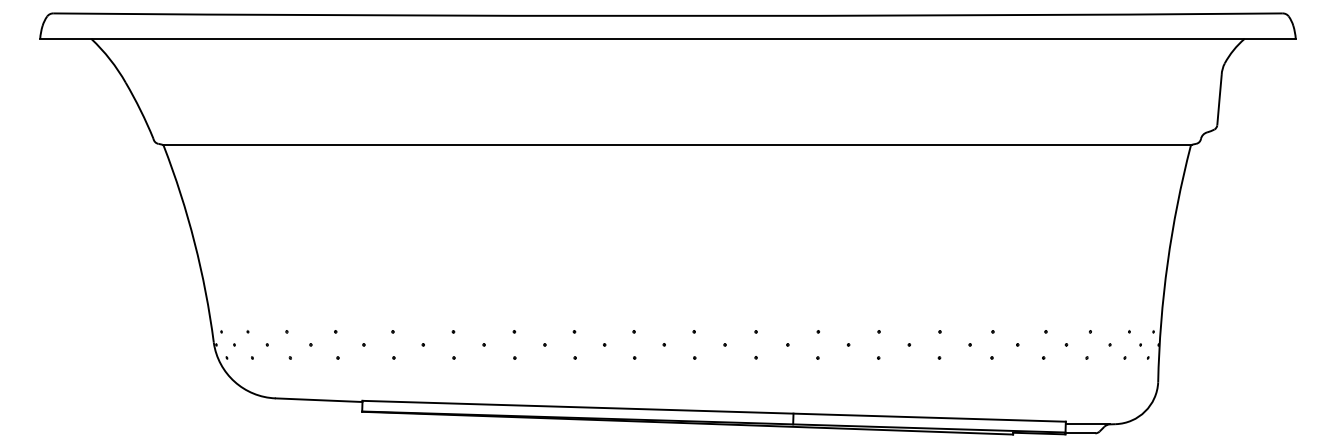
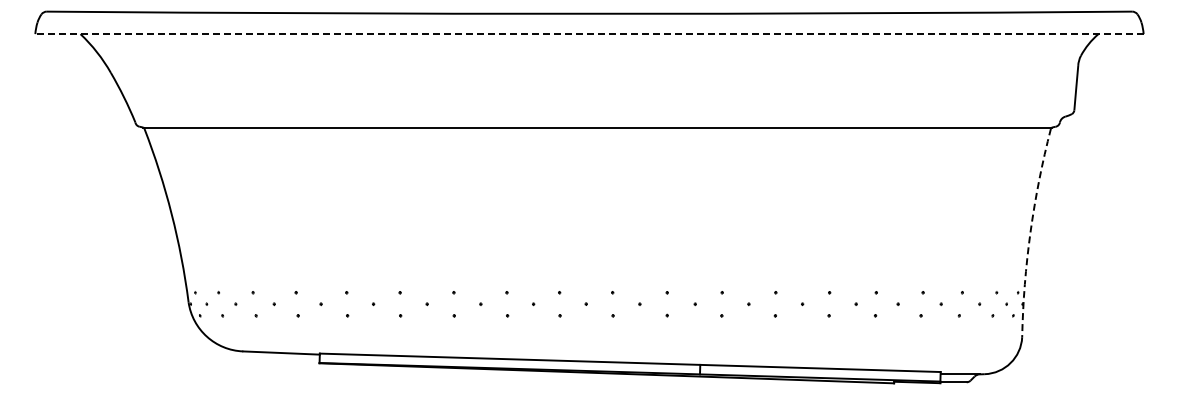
line: (666, 39) -> (588, 34), solid -> dashed
arc: (1167, 263) -> (1030, 232), solid -> dashed

